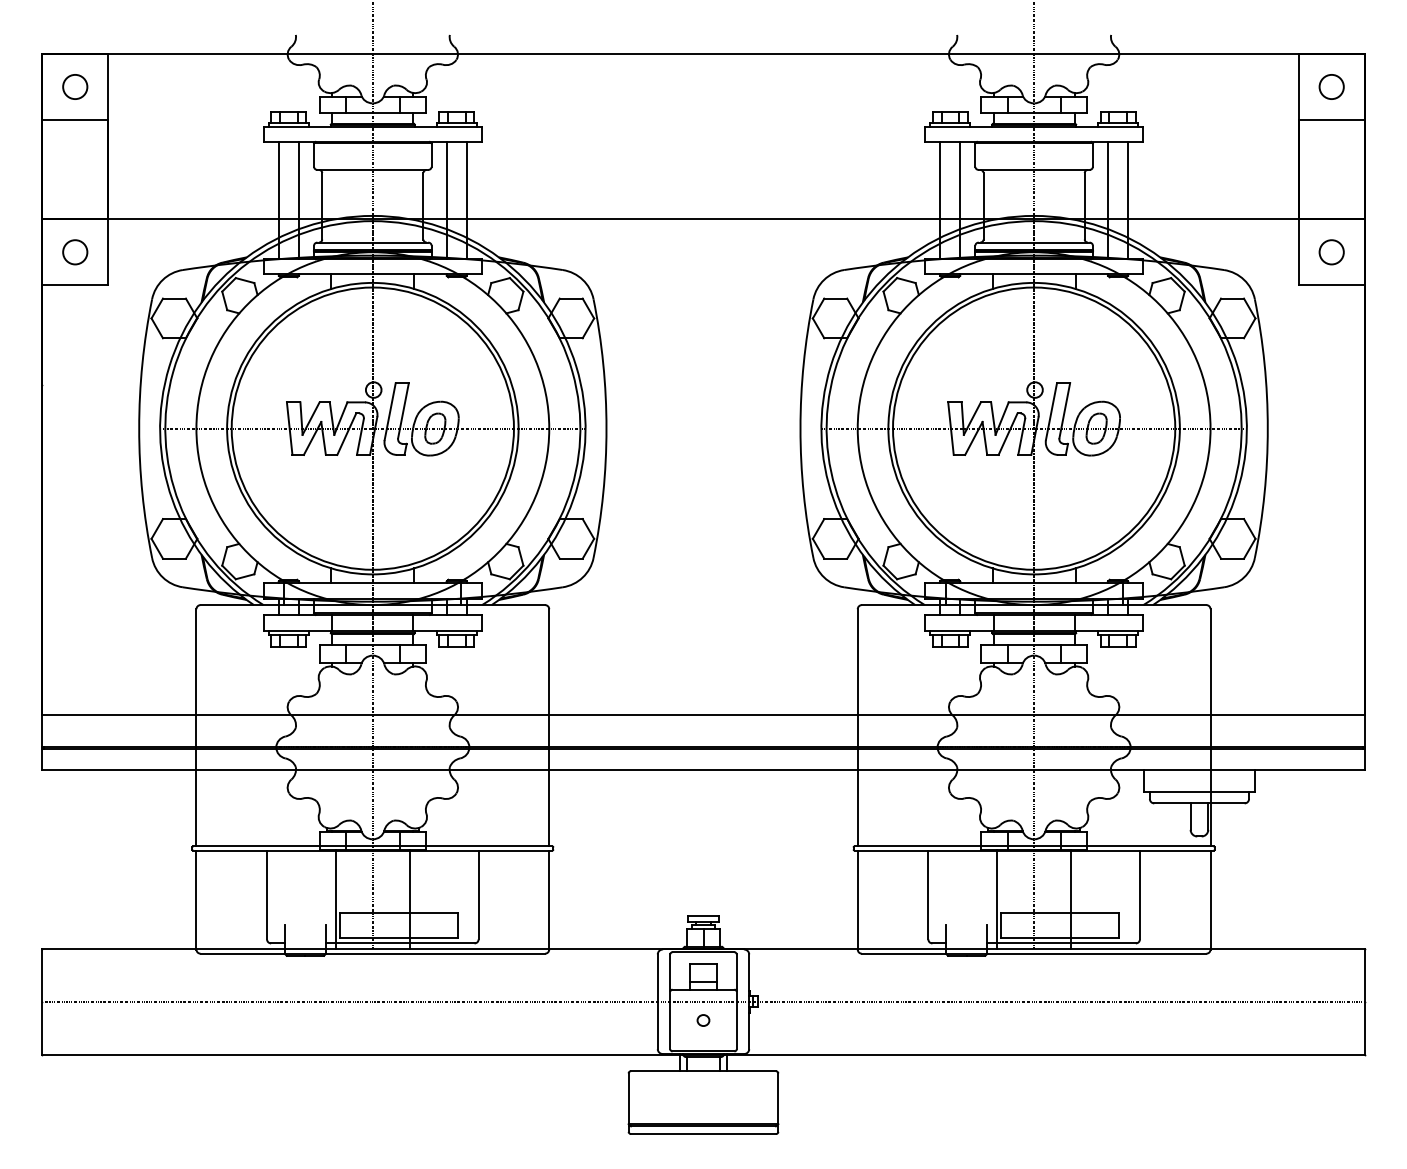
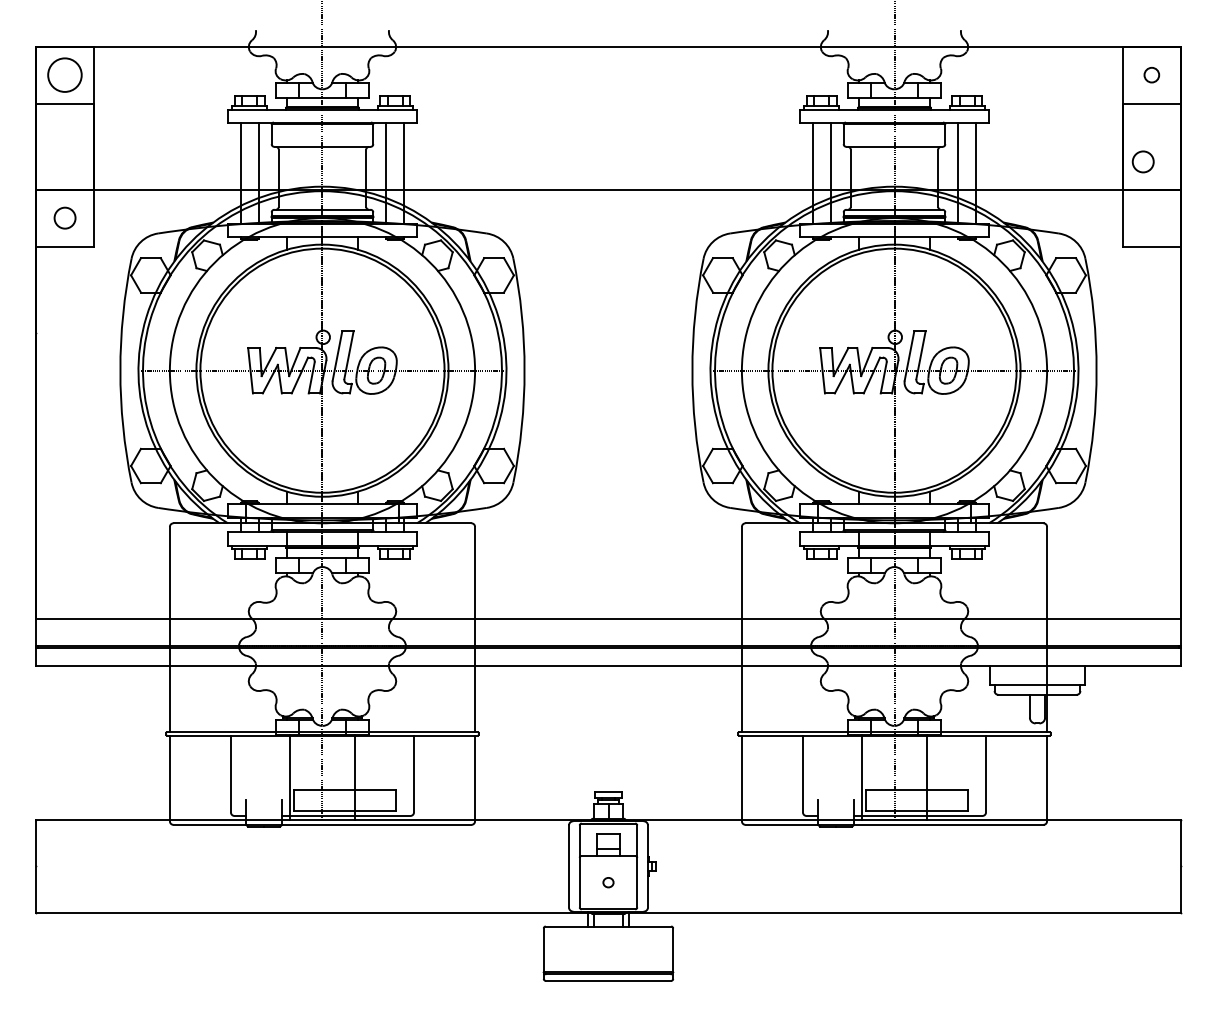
circle: (75, 86) -> (65, 74), size x1.6
circle: (1331, 86) -> (1151, 74), size x0.7
circle: (1331, 252) -> (1143, 162), moved
line: (703, 1001) -> (608, 866), removed

